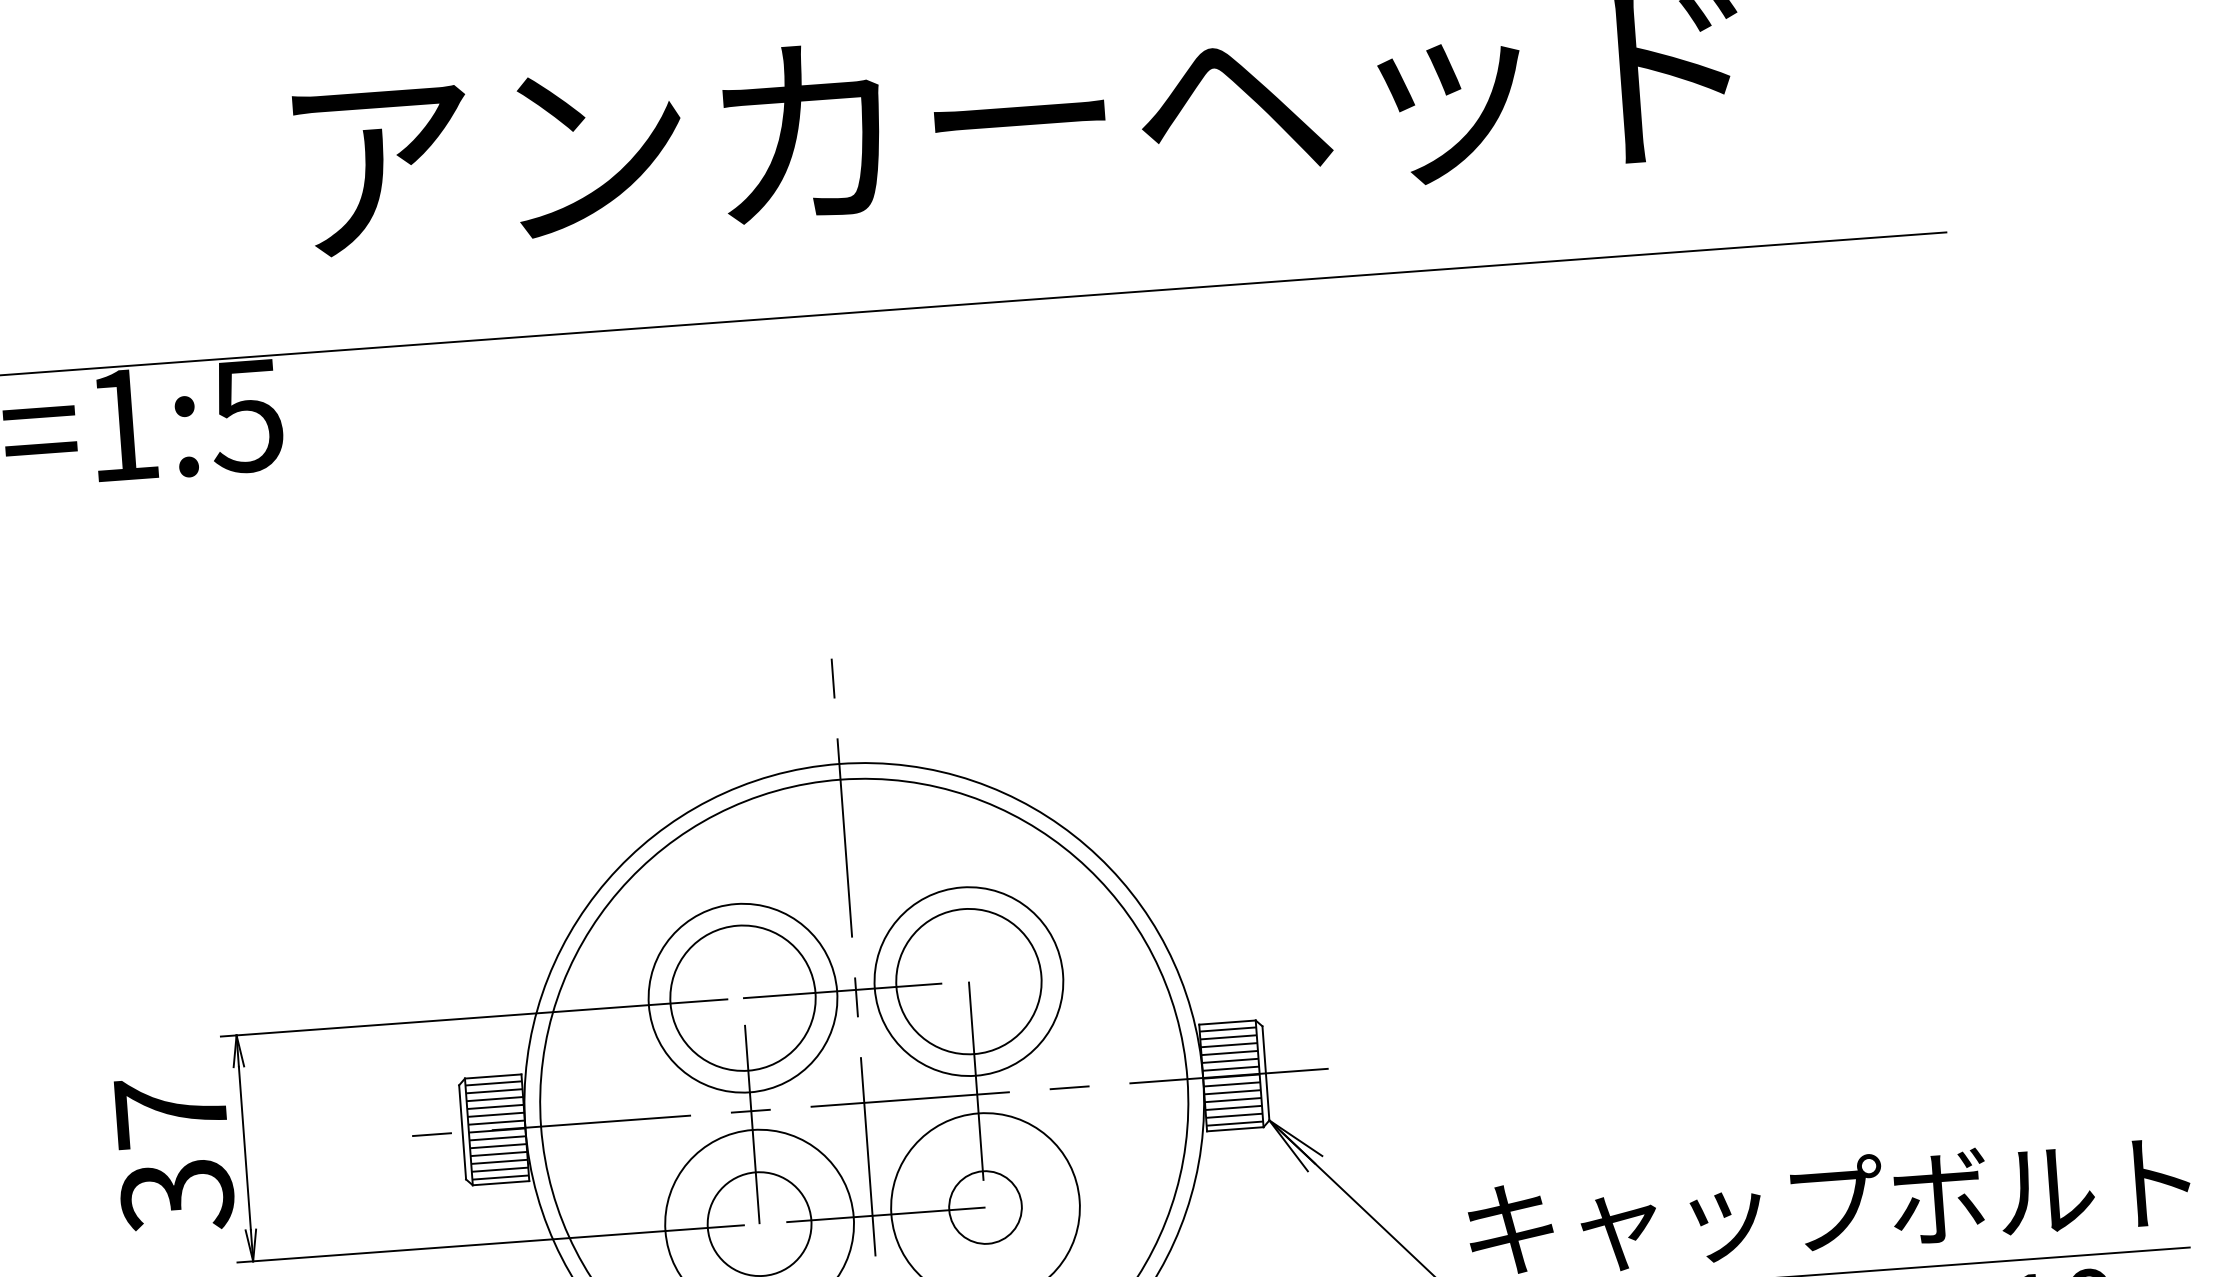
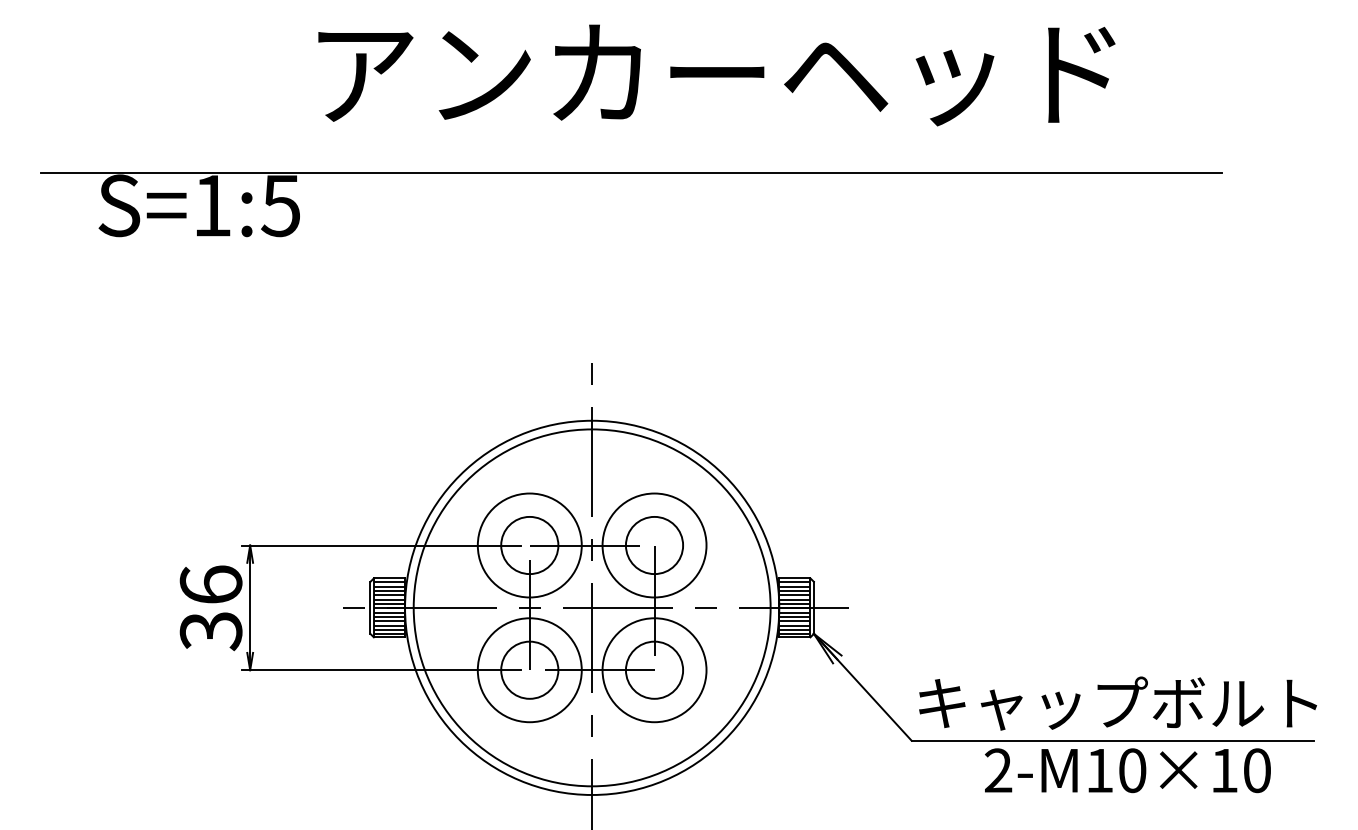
circle: (968, 981) -> (654, 545), size x0.71
circle: (742, 998) -> (529, 545), size x0.71
text: (169, 1111) -> (210, 584), 37 -> 36
circle: (985, 1206) -> (654, 669), size x1.43

